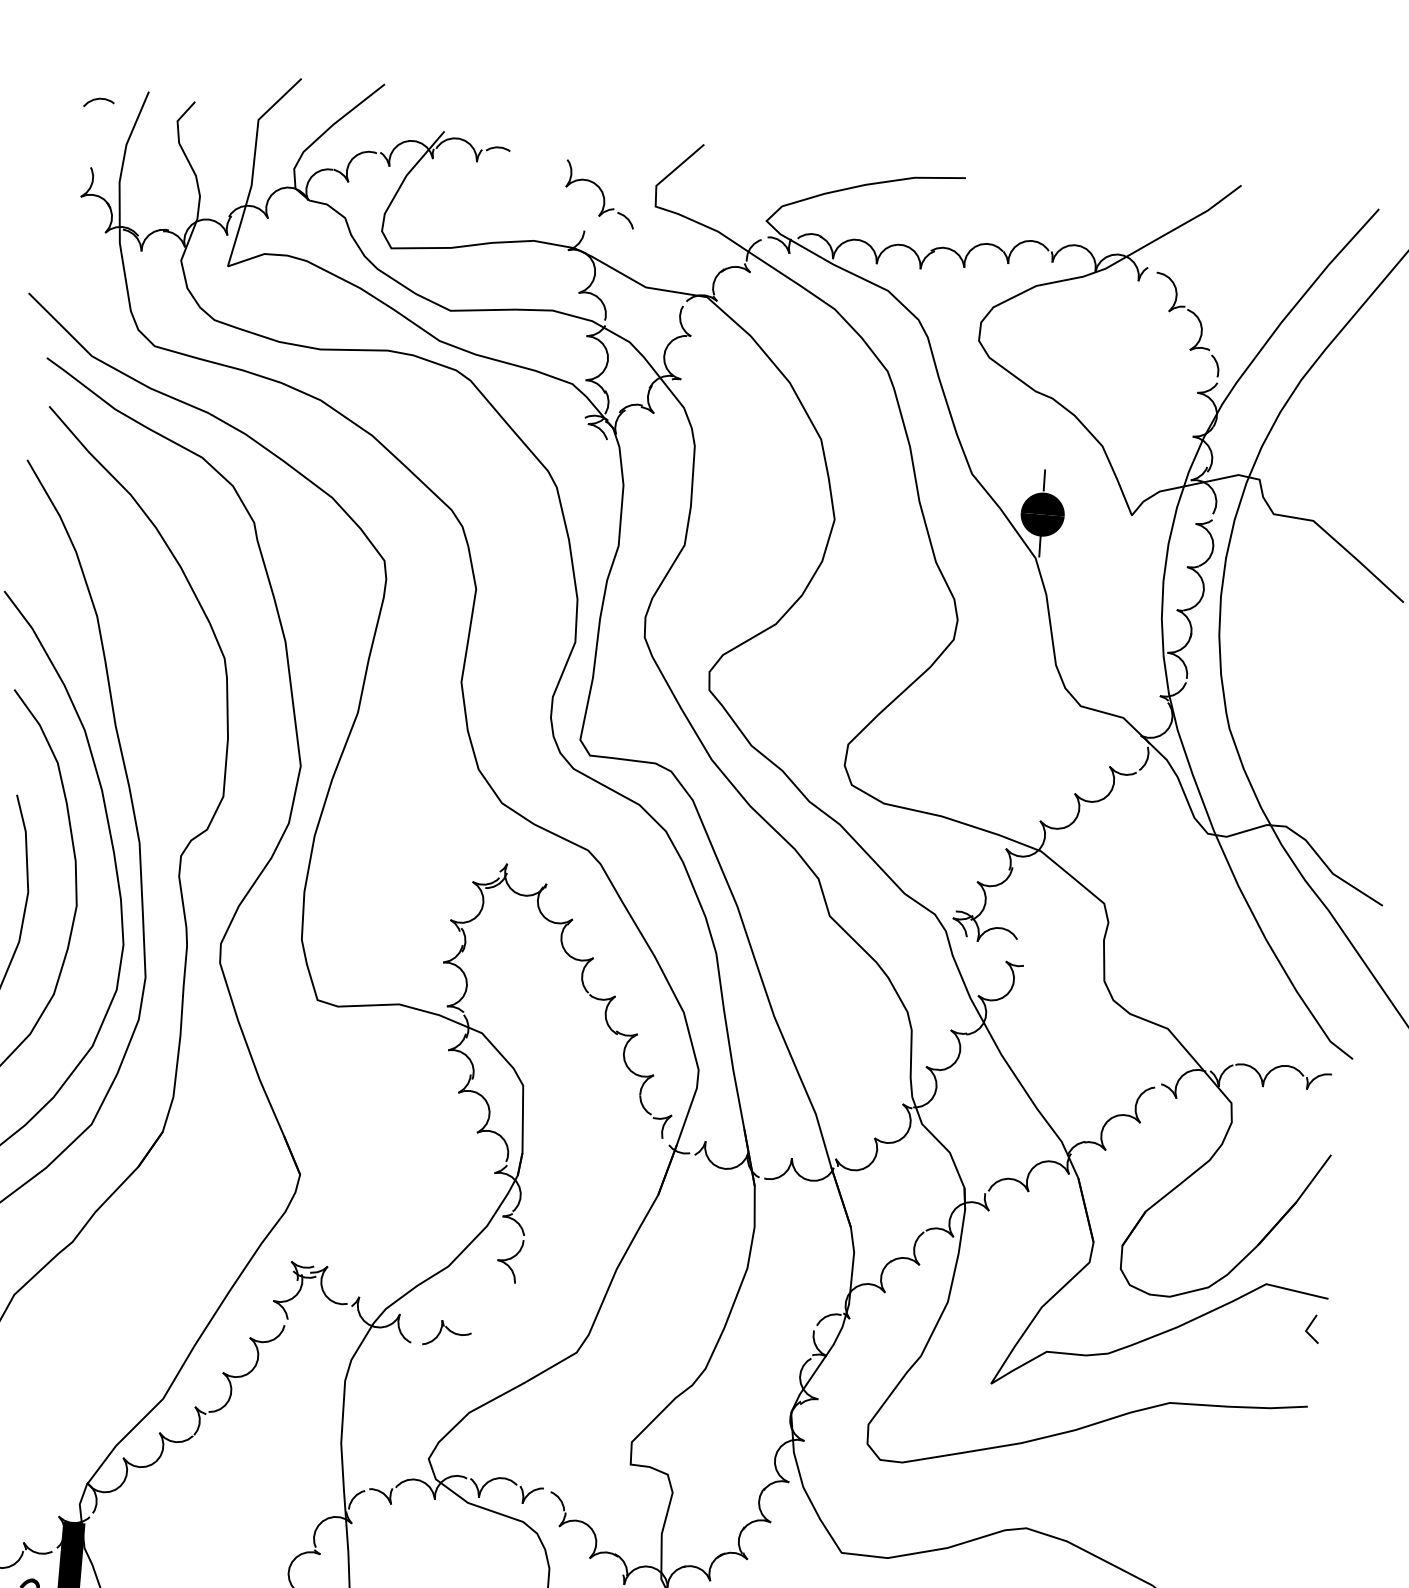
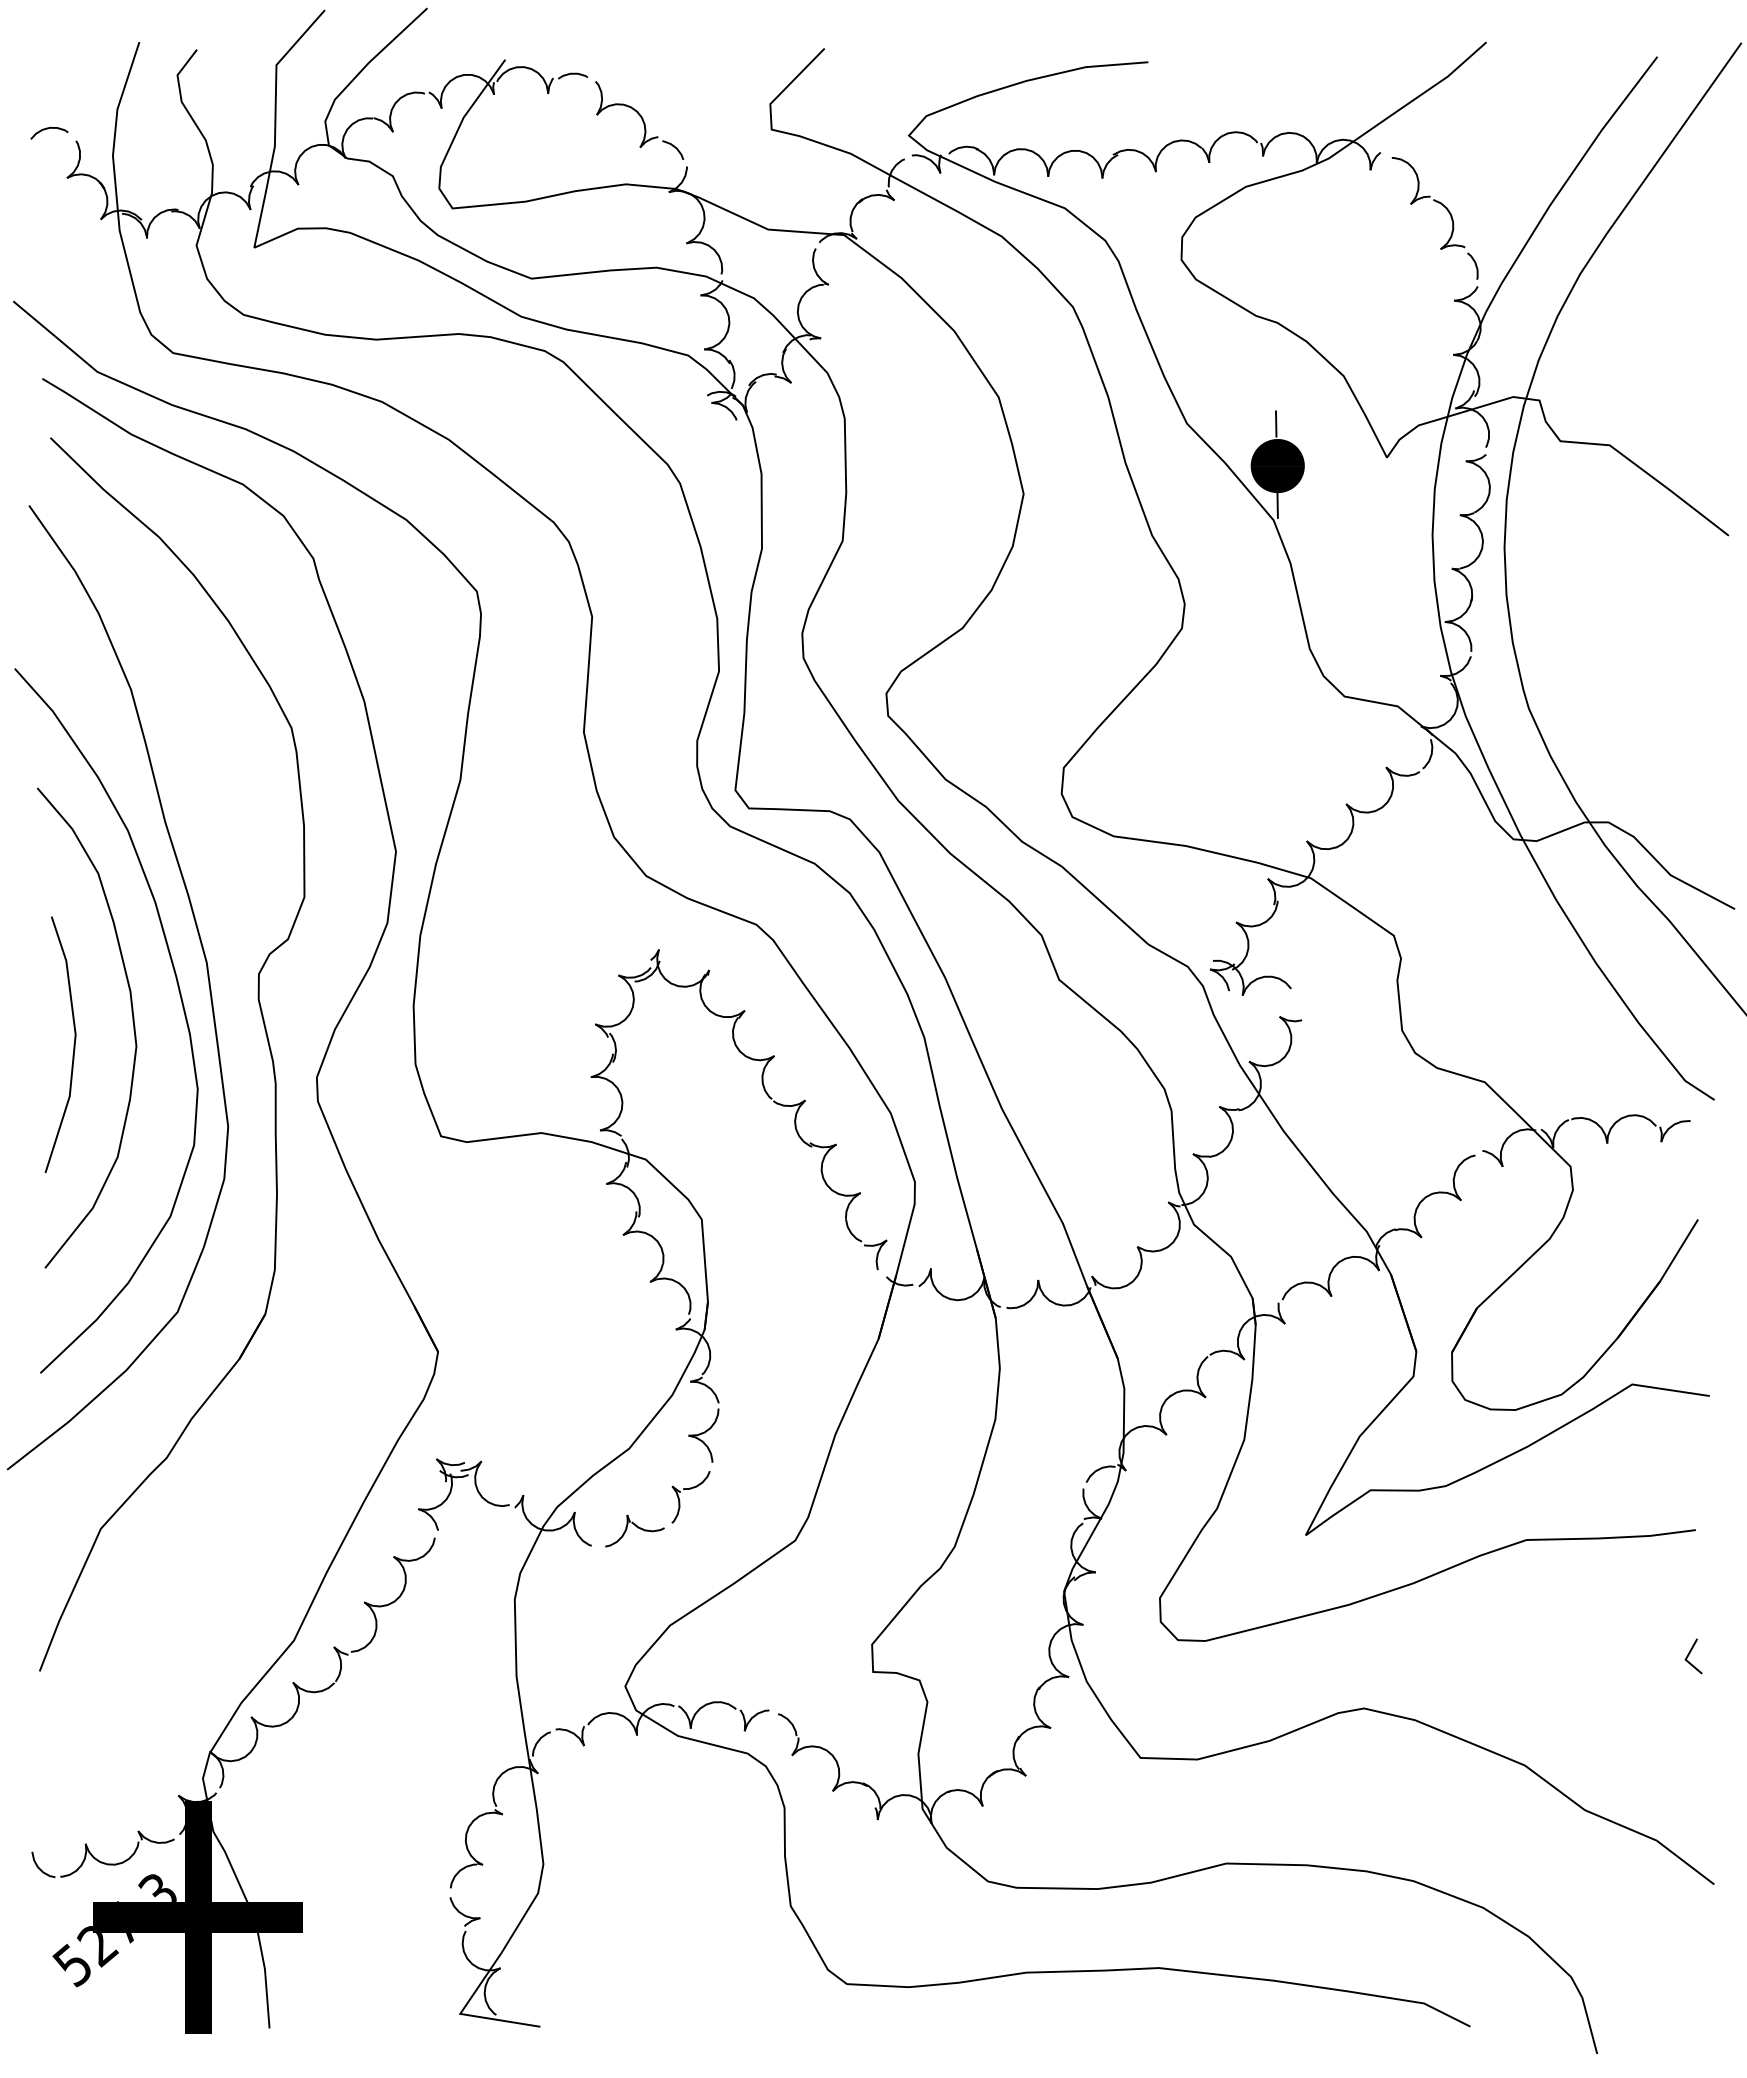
curve: (98, 99) -> (48, 129), moved
part: (600, 194) -> (639, 120), moved
part: (495, 1303) -> (690, 1489), added
line: (1309, 1327) -> (1689, 1655), moved

